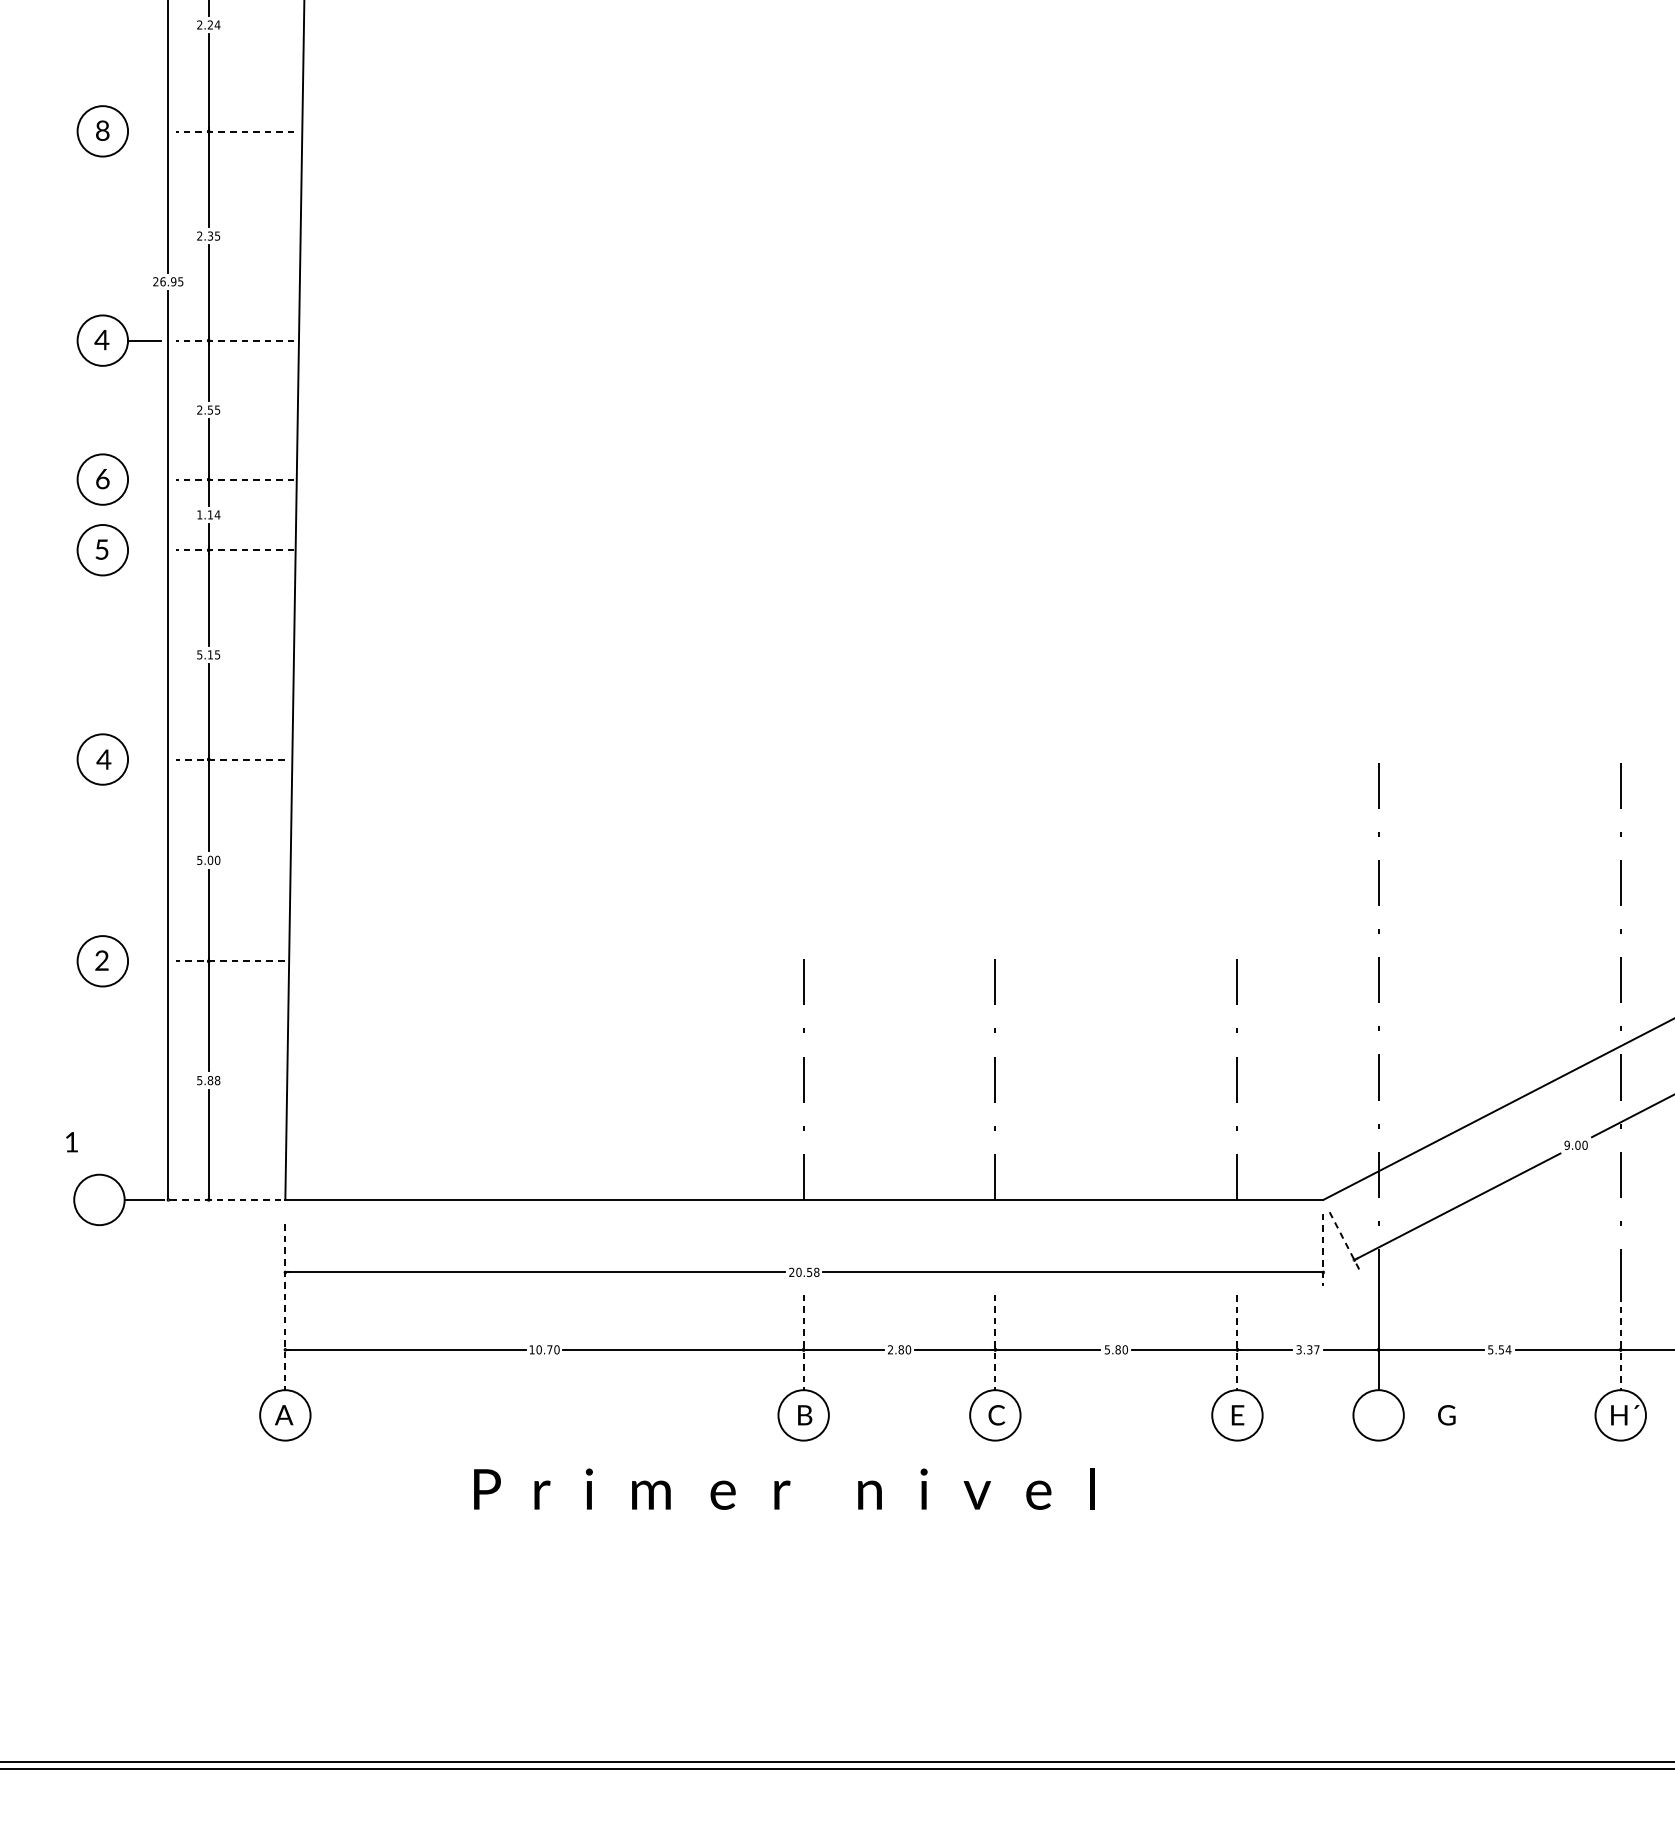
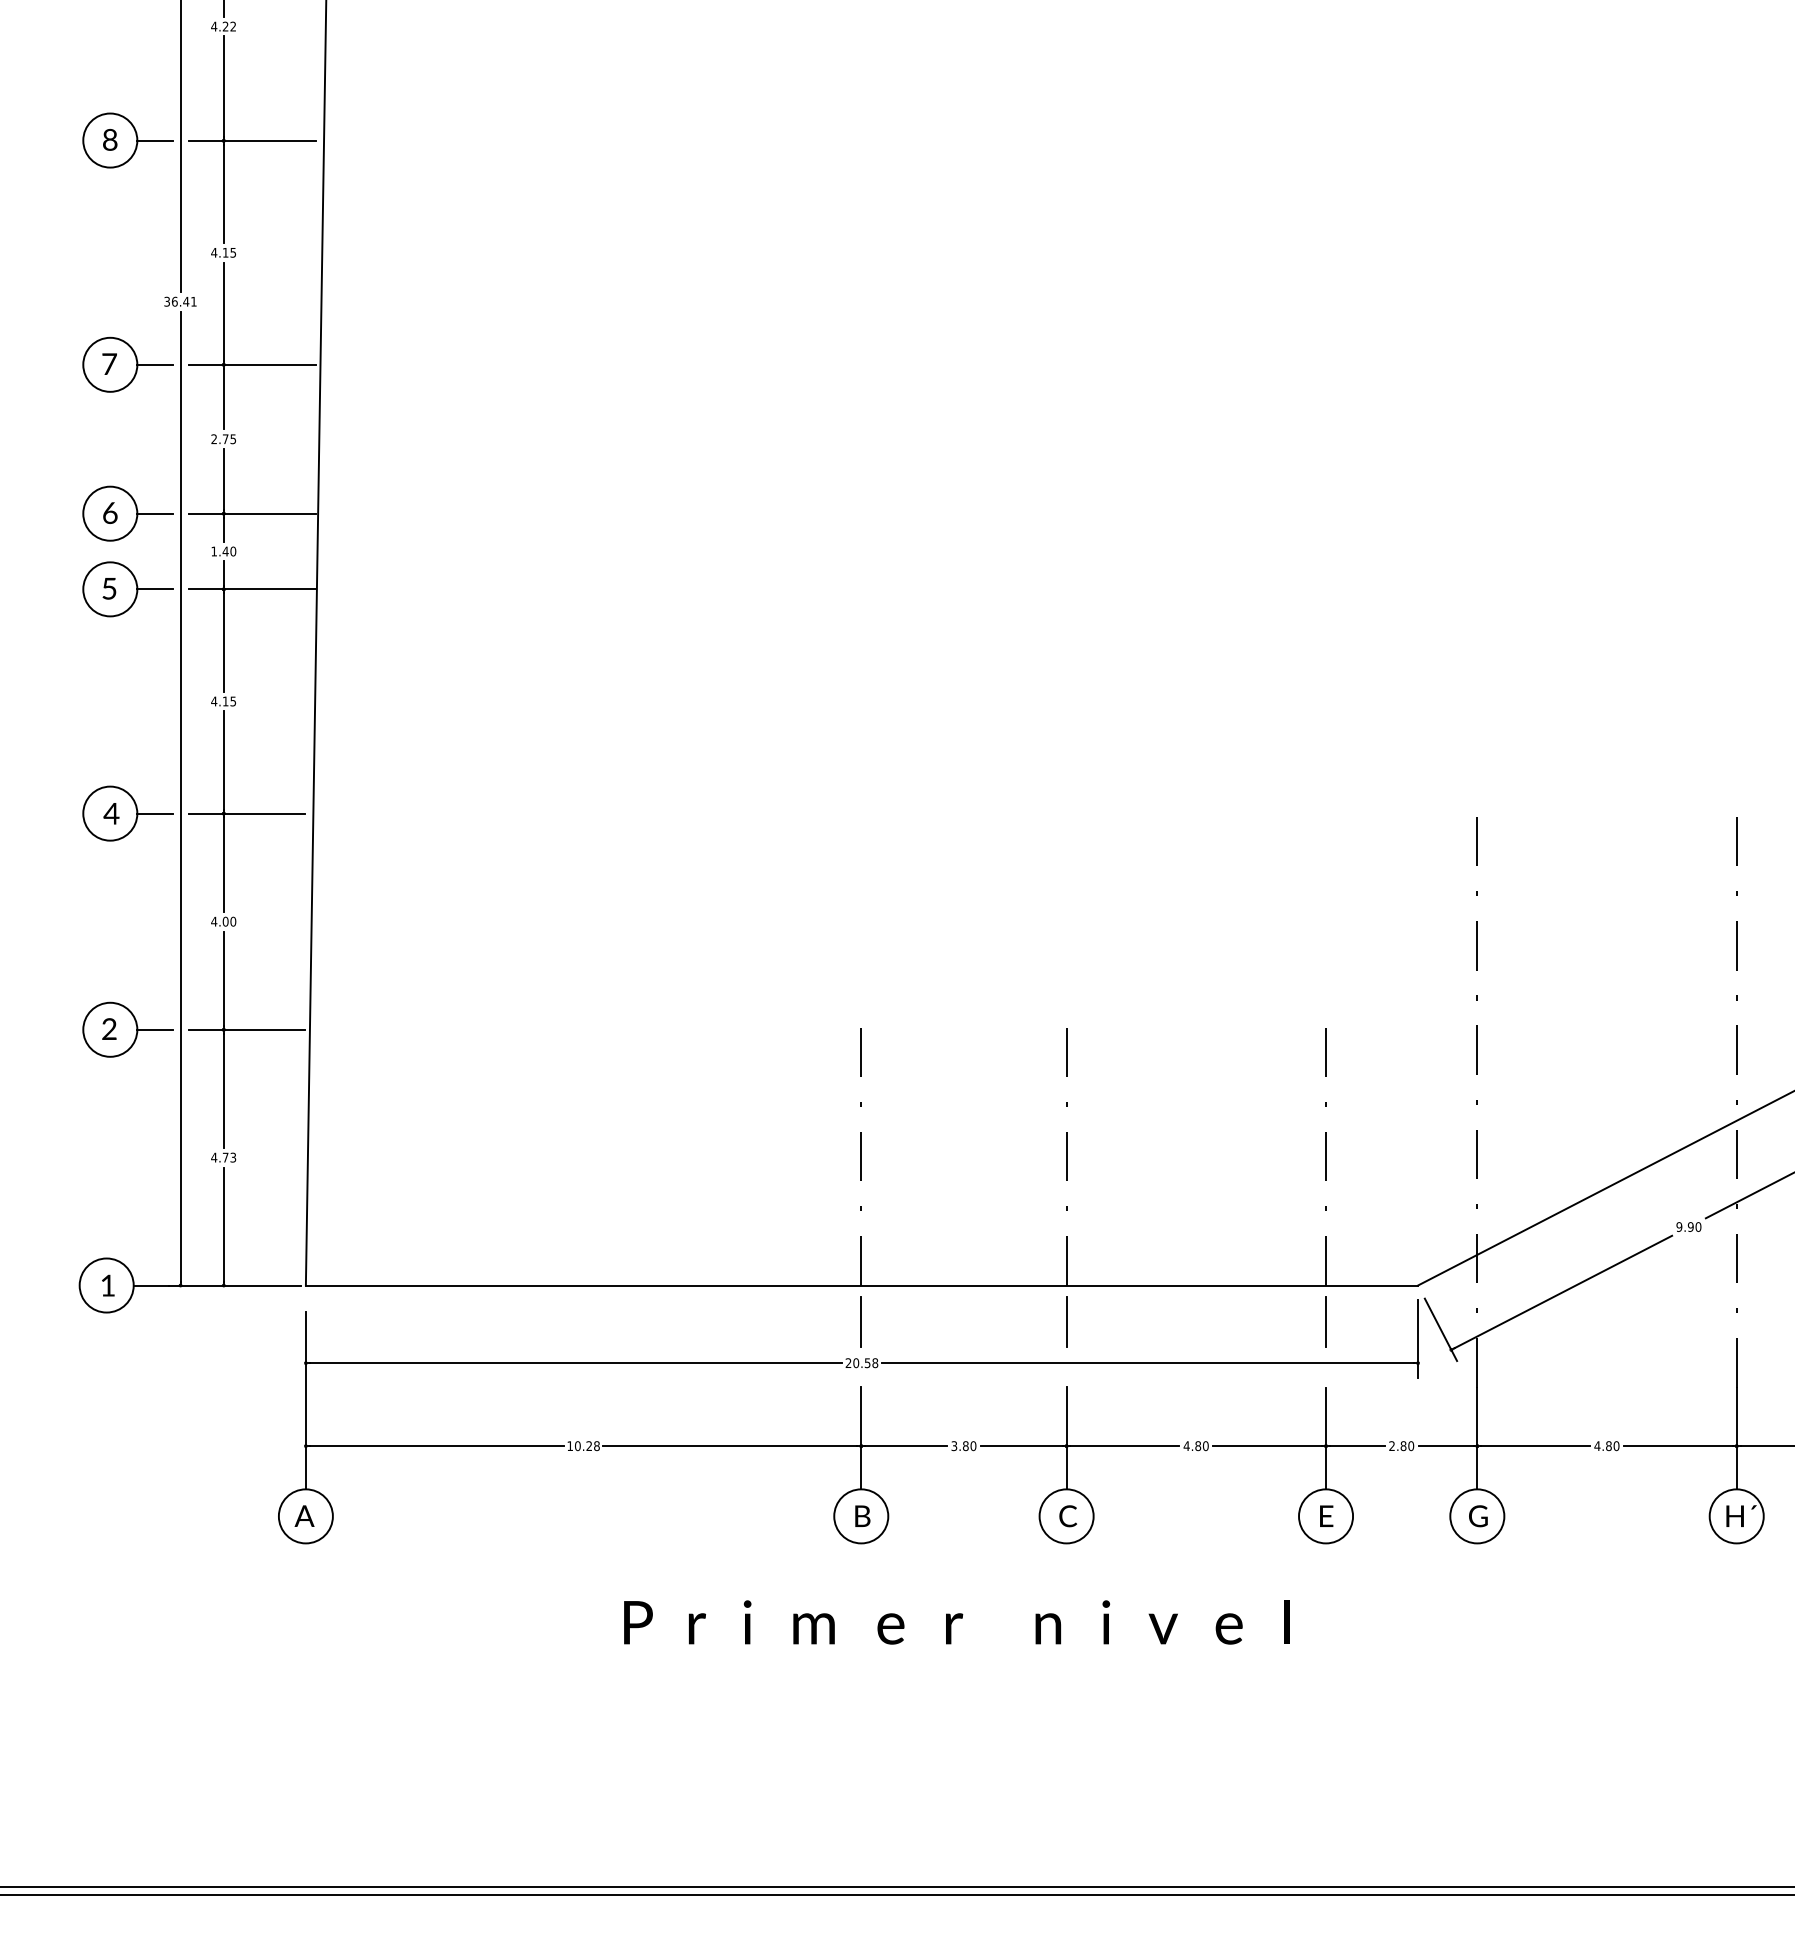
text: (208, 24) -> (223, 26), 2.24 -> 4.22
line: (144, 131) -> (154, 140), added
line: (234, 131) -> (251, 140), dashed -> solid
text: (204, 235) -> (219, 252), 2.35 -> 4.15
text: (168, 281) -> (180, 301), 26.95 -> 36.41
text: (102, 339) -> (109, 363), 4 -> 7
line: (234, 340) -> (251, 364), dashed -> solid
text: (210, 410) -> (225, 439), 2.55 -> 2.75
line: (144, 479) -> (154, 513), added
line: (234, 479) -> (251, 513), dashed -> solid
text: (214, 514) -> (229, 551), 1.14 -> 1.40
line: (144, 550) -> (154, 589), added
line: (234, 550) -> (251, 589), dashed -> solid
text: (200, 654) -> (214, 701), 5.15 -> 4.15
line: (144, 759) -> (154, 813), added
line: (230, 759) -> (247, 813), dashed -> solid
text: (200, 860) -> (214, 921), 5.00 -> 4.00
line: (144, 960) -> (154, 1029), added
line: (230, 960) -> (247, 1029), dashed -> solid
text: (208, 1080) -> (223, 1157), 5.88 -> 4.73
text: (72, 1142) -> (108, 1285), moved
text: (1577, 1144) -> (1690, 1226), 9.00 -> 9.90
line: (218, 1199) -> (234, 1285), dashed -> solid
line: (803, 1234) -> (861, 1322), added
line: (995, 1234) -> (1066, 1322), added
line: (1237, 1234) -> (1326, 1322), added
line: (1345, 1241) -> (1441, 1330), dashed -> solid
line: (1323, 1250) -> (1418, 1339), dashed -> solid
line: (284, 1307) -> (305, 1400), dashed -> solid
line: (803, 1342) -> (861, 1438), dashed -> solid
line: (995, 1342) -> (1066, 1438), dashed -> solid
line: (1237, 1342) -> (1326, 1438), dashed -> solid
line: (1620, 1342) -> (1736, 1438), dashed -> solid
text: (552, 1349) -> (592, 1445), 10.70 -> 10.28
text: (890, 1350) -> (954, 1446), 2.80 -> 3.80
text: (1107, 1350) -> (1186, 1446), 5.80 -> 4.80
text: (1307, 1350) -> (1401, 1446), 3.37 -> 2.80
text: (1499, 1350) -> (1606, 1446), 5.54 -> 4.80
text: (1446, 1415) -> (1478, 1516), moved
text: (784, 1489) -> (956, 1622), moved

